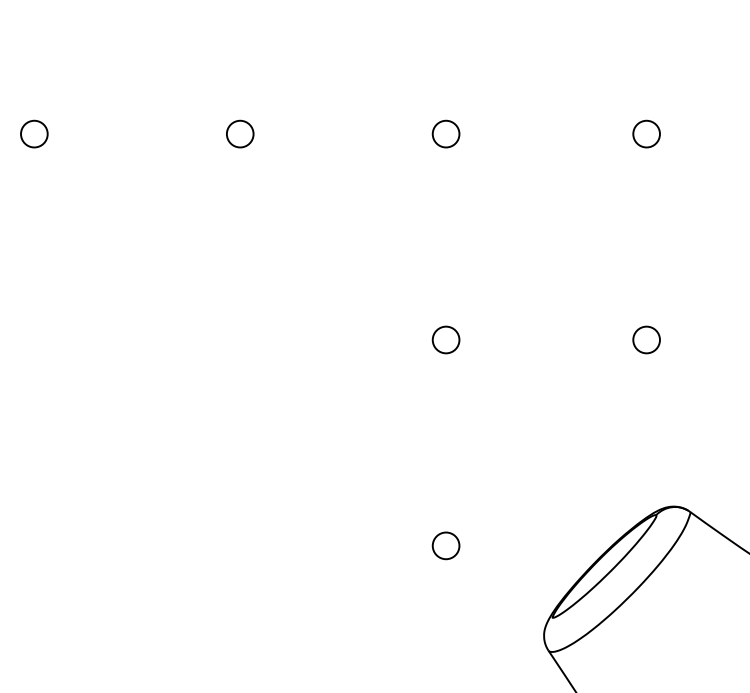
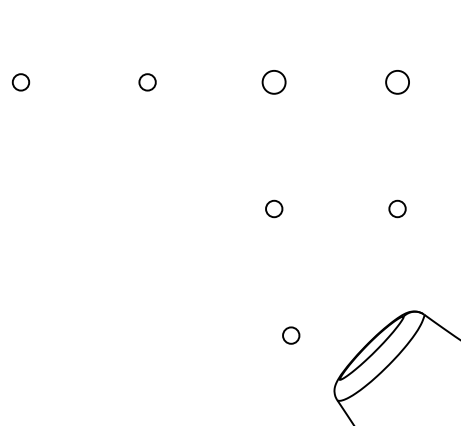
circle: (446, 134) -> (274, 82), size x1.4
circle: (646, 134) -> (397, 82), size x1.4
circle: (446, 545) -> (291, 335), moved

